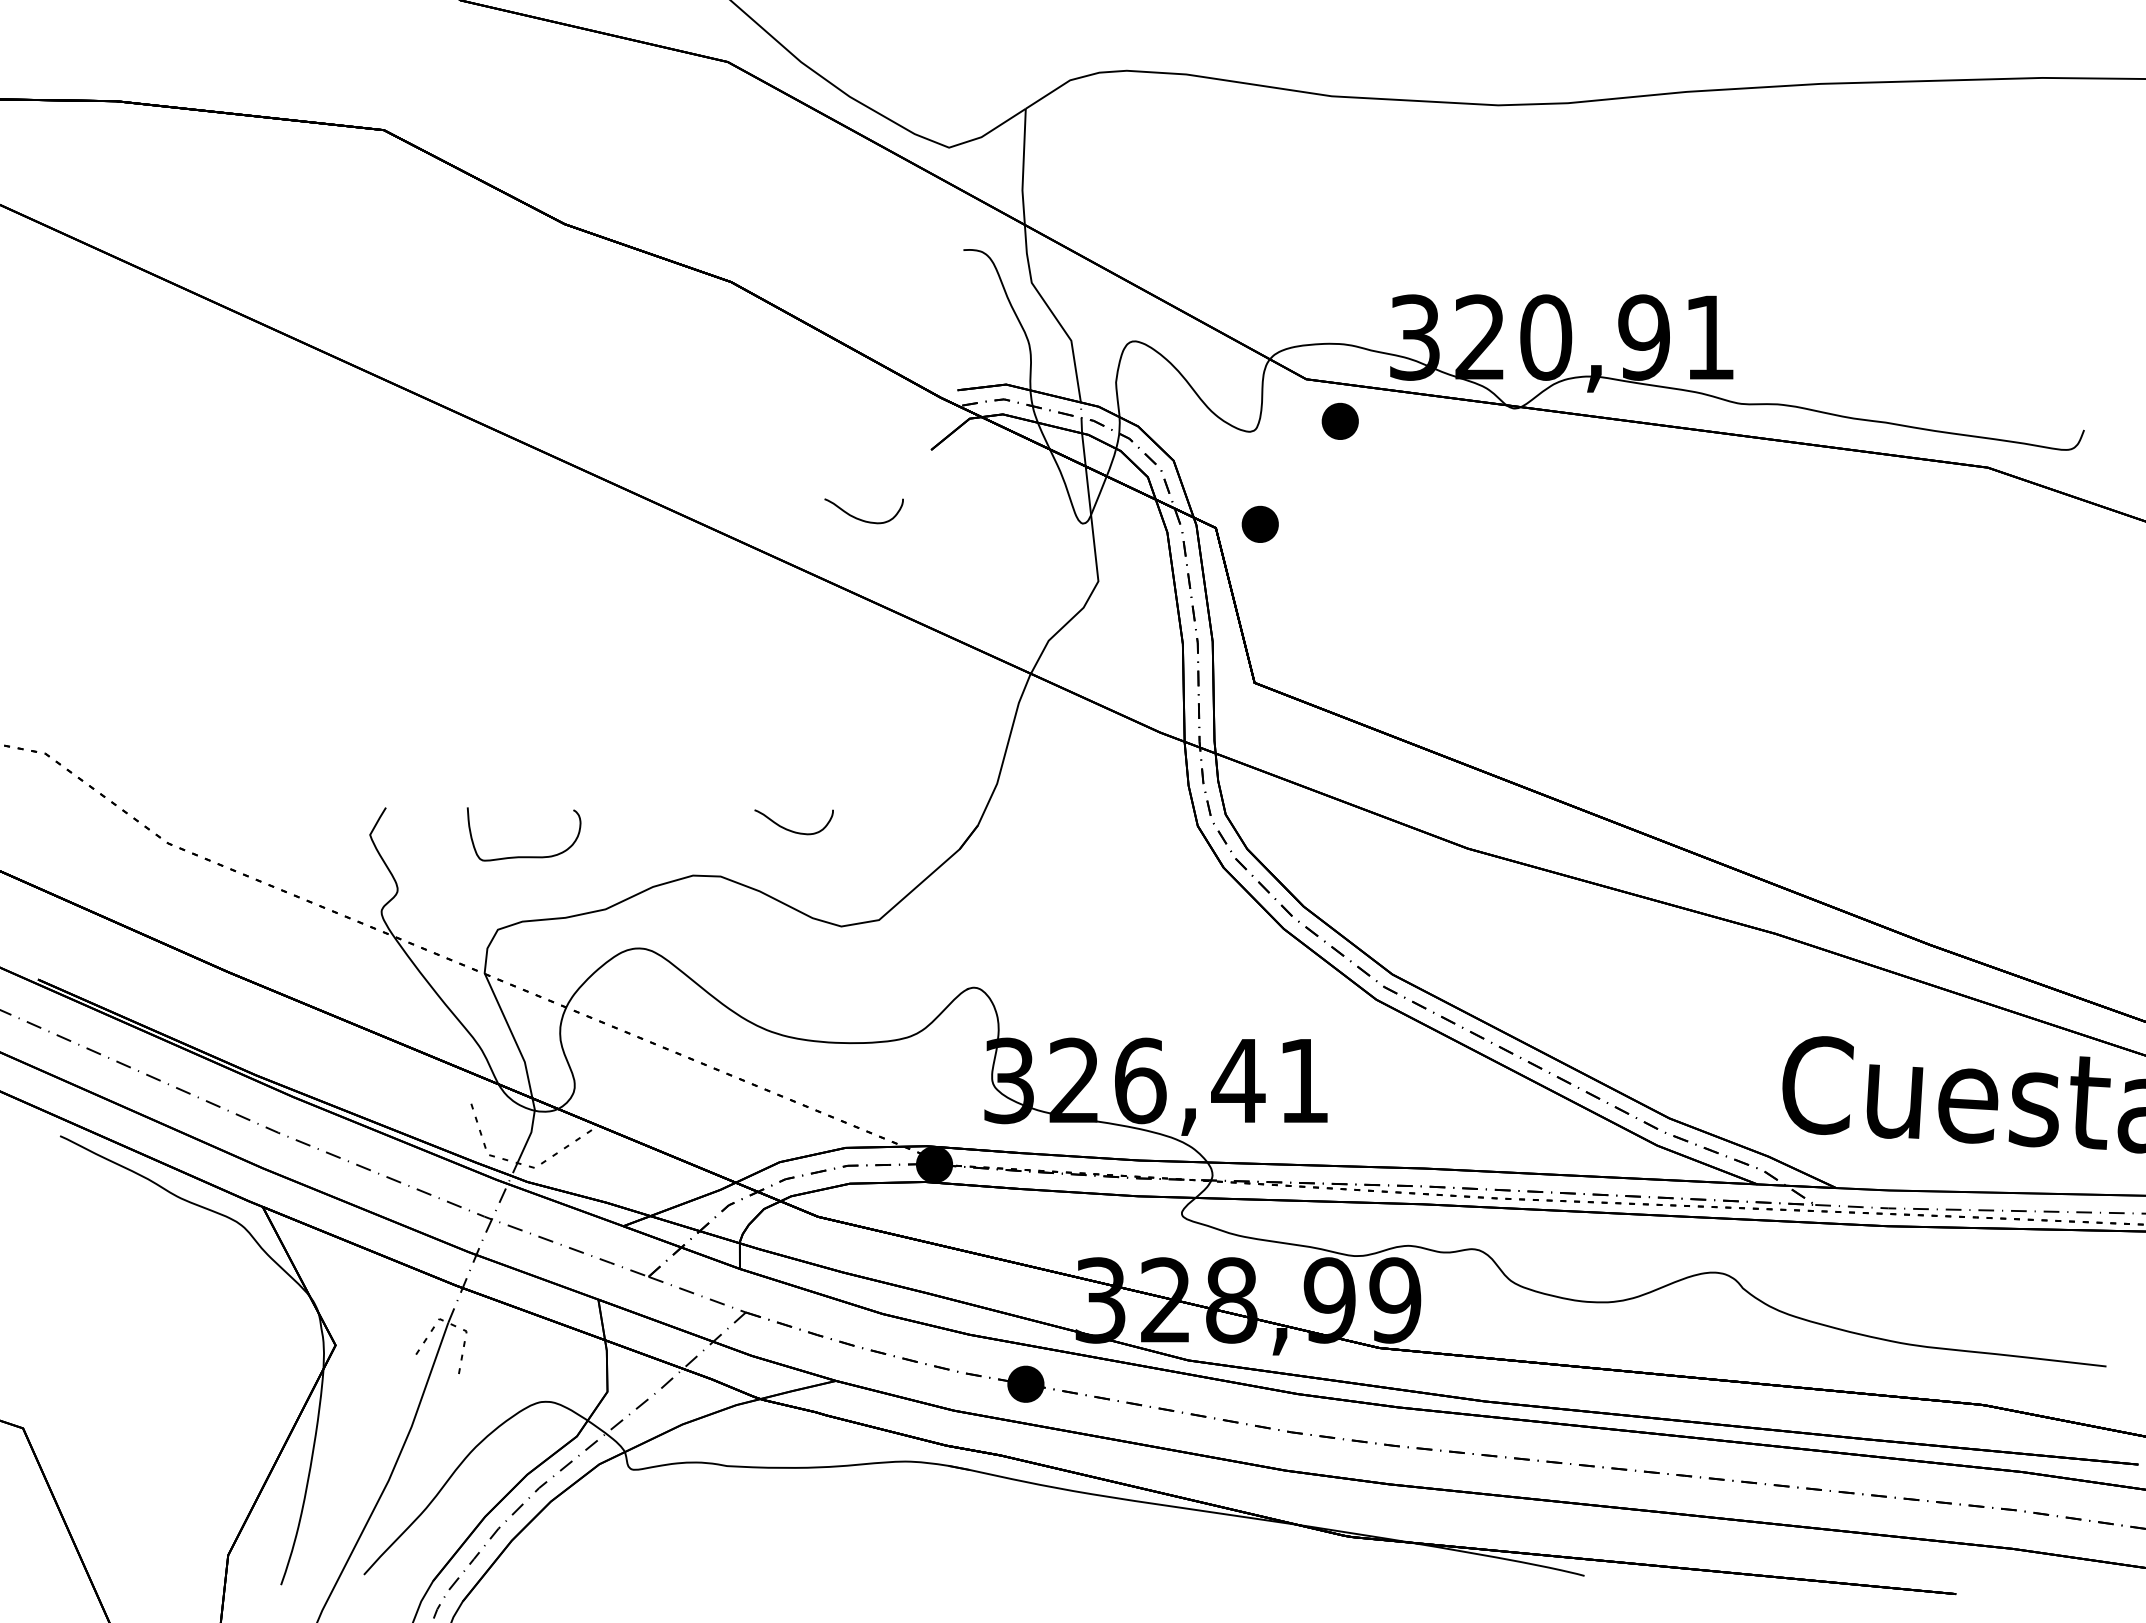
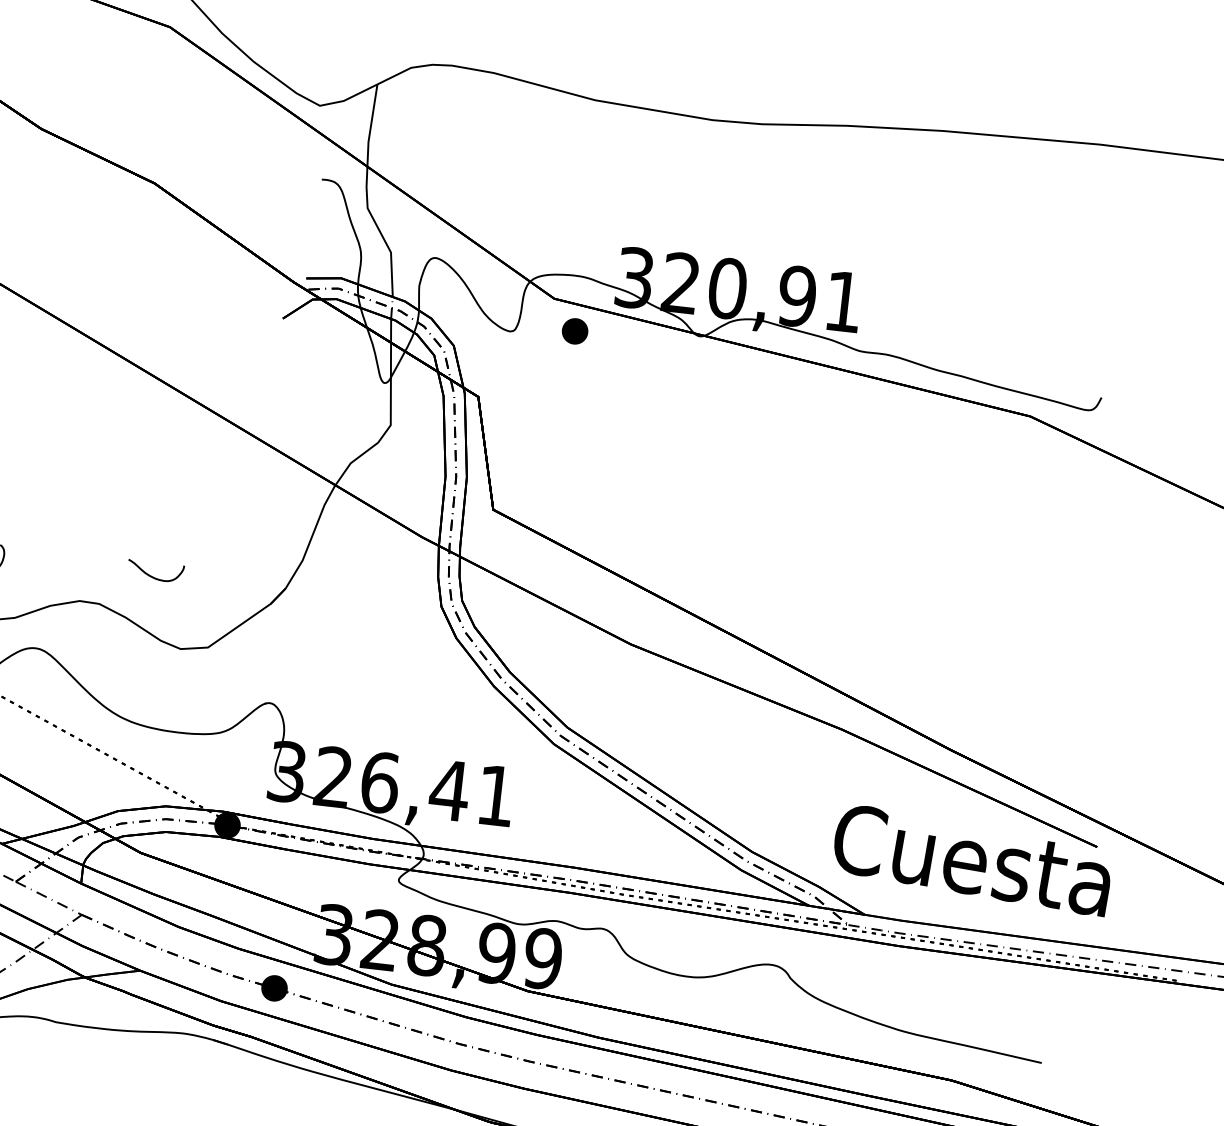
curve: (860, 518) -> (227, 361), removed
part: (1259, 523) -> (509, 397), removed

